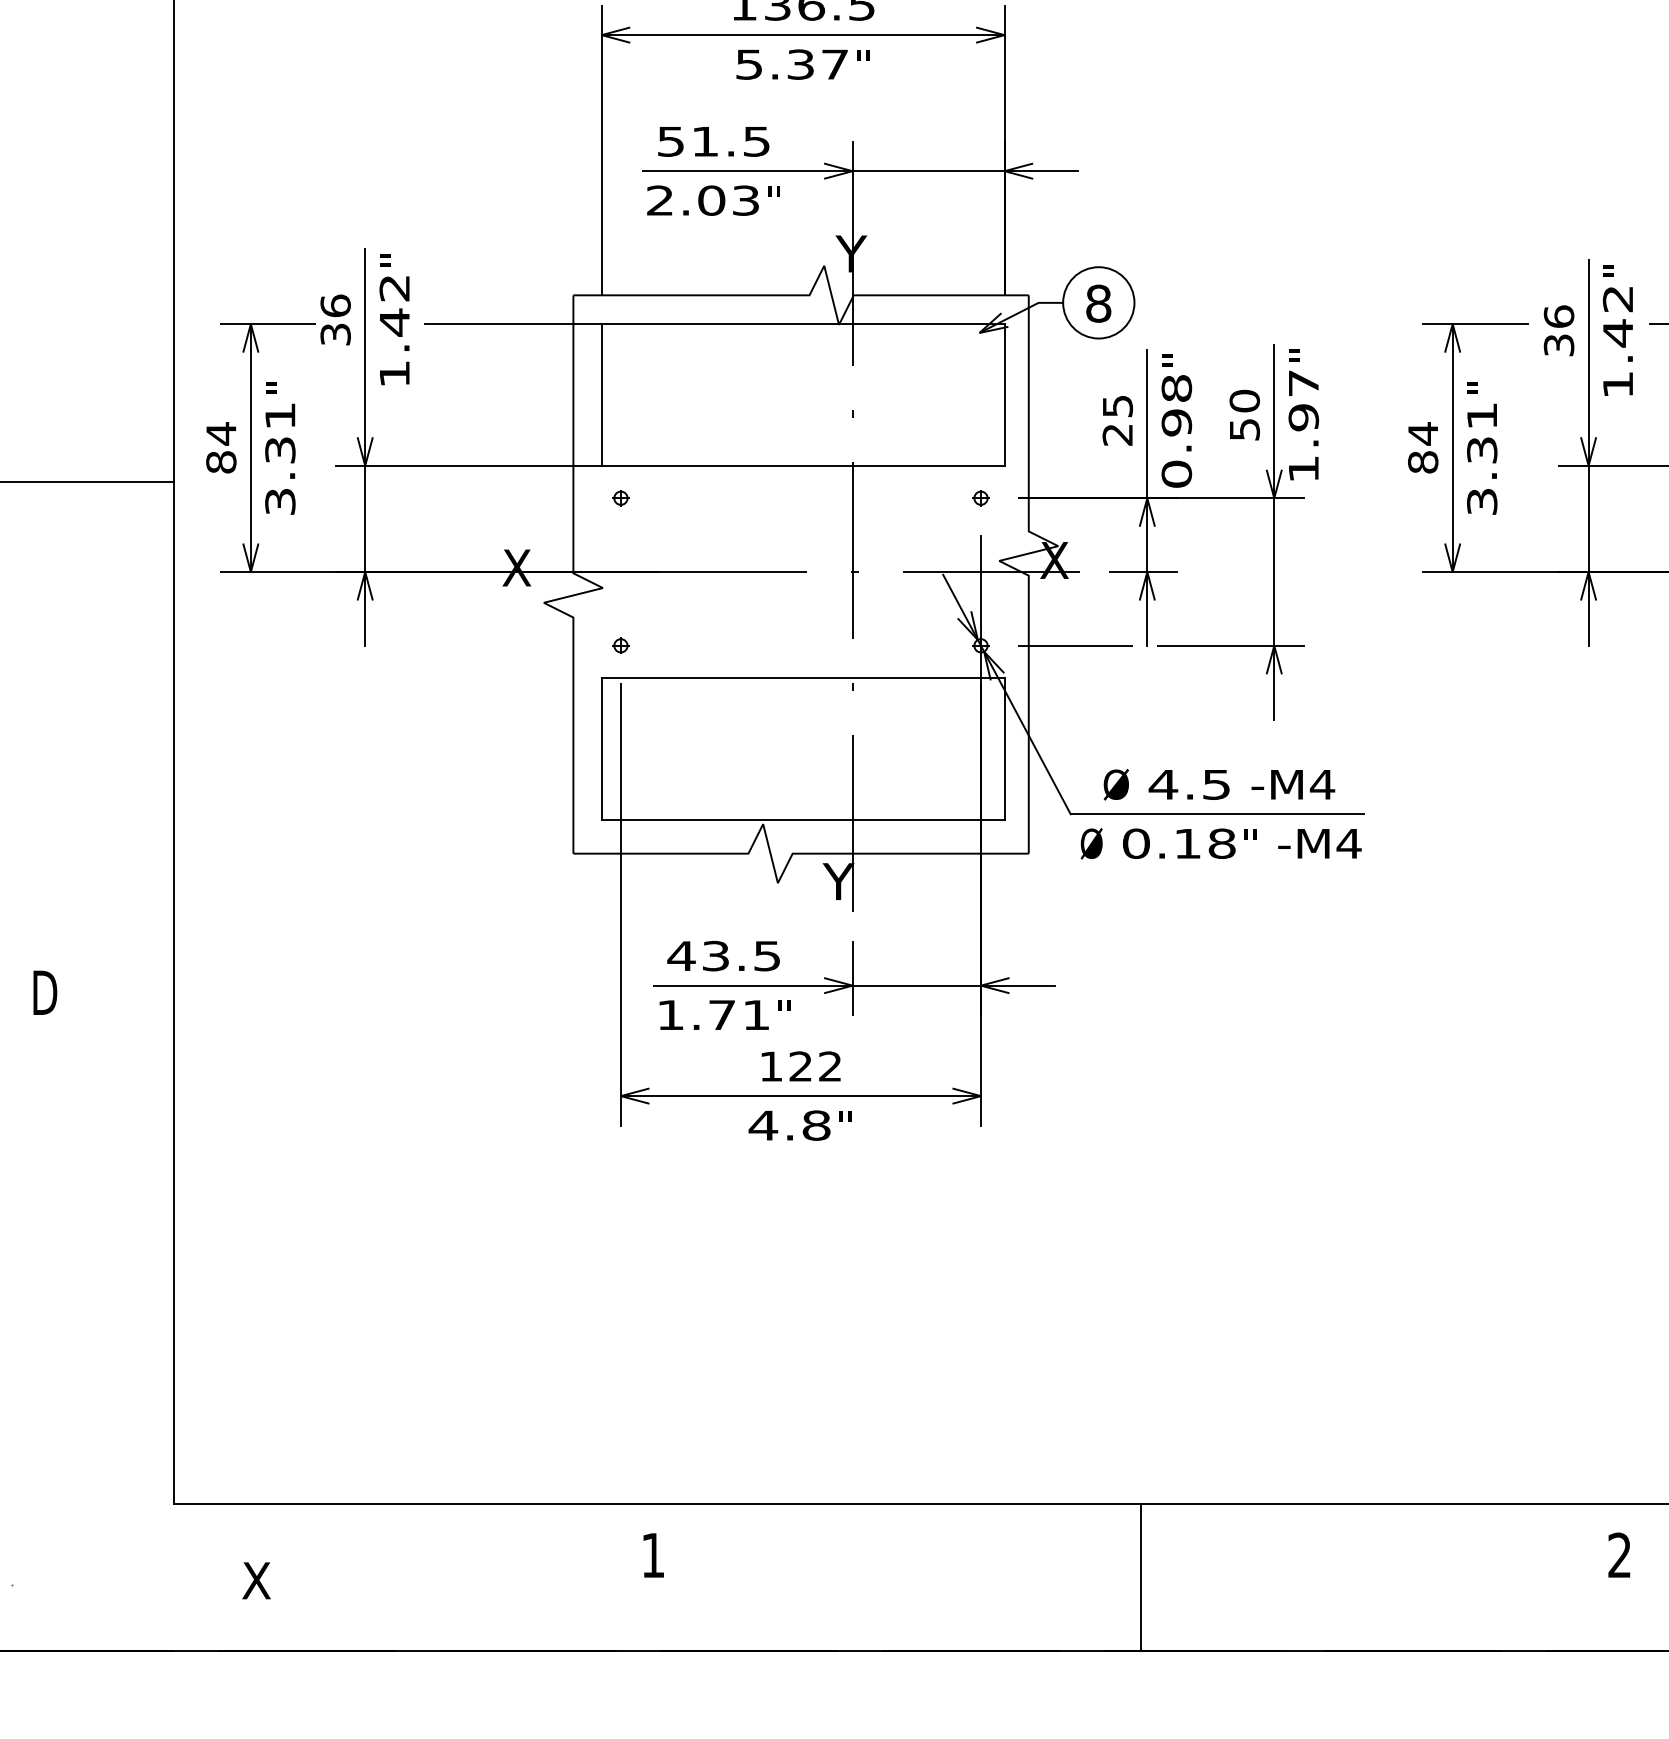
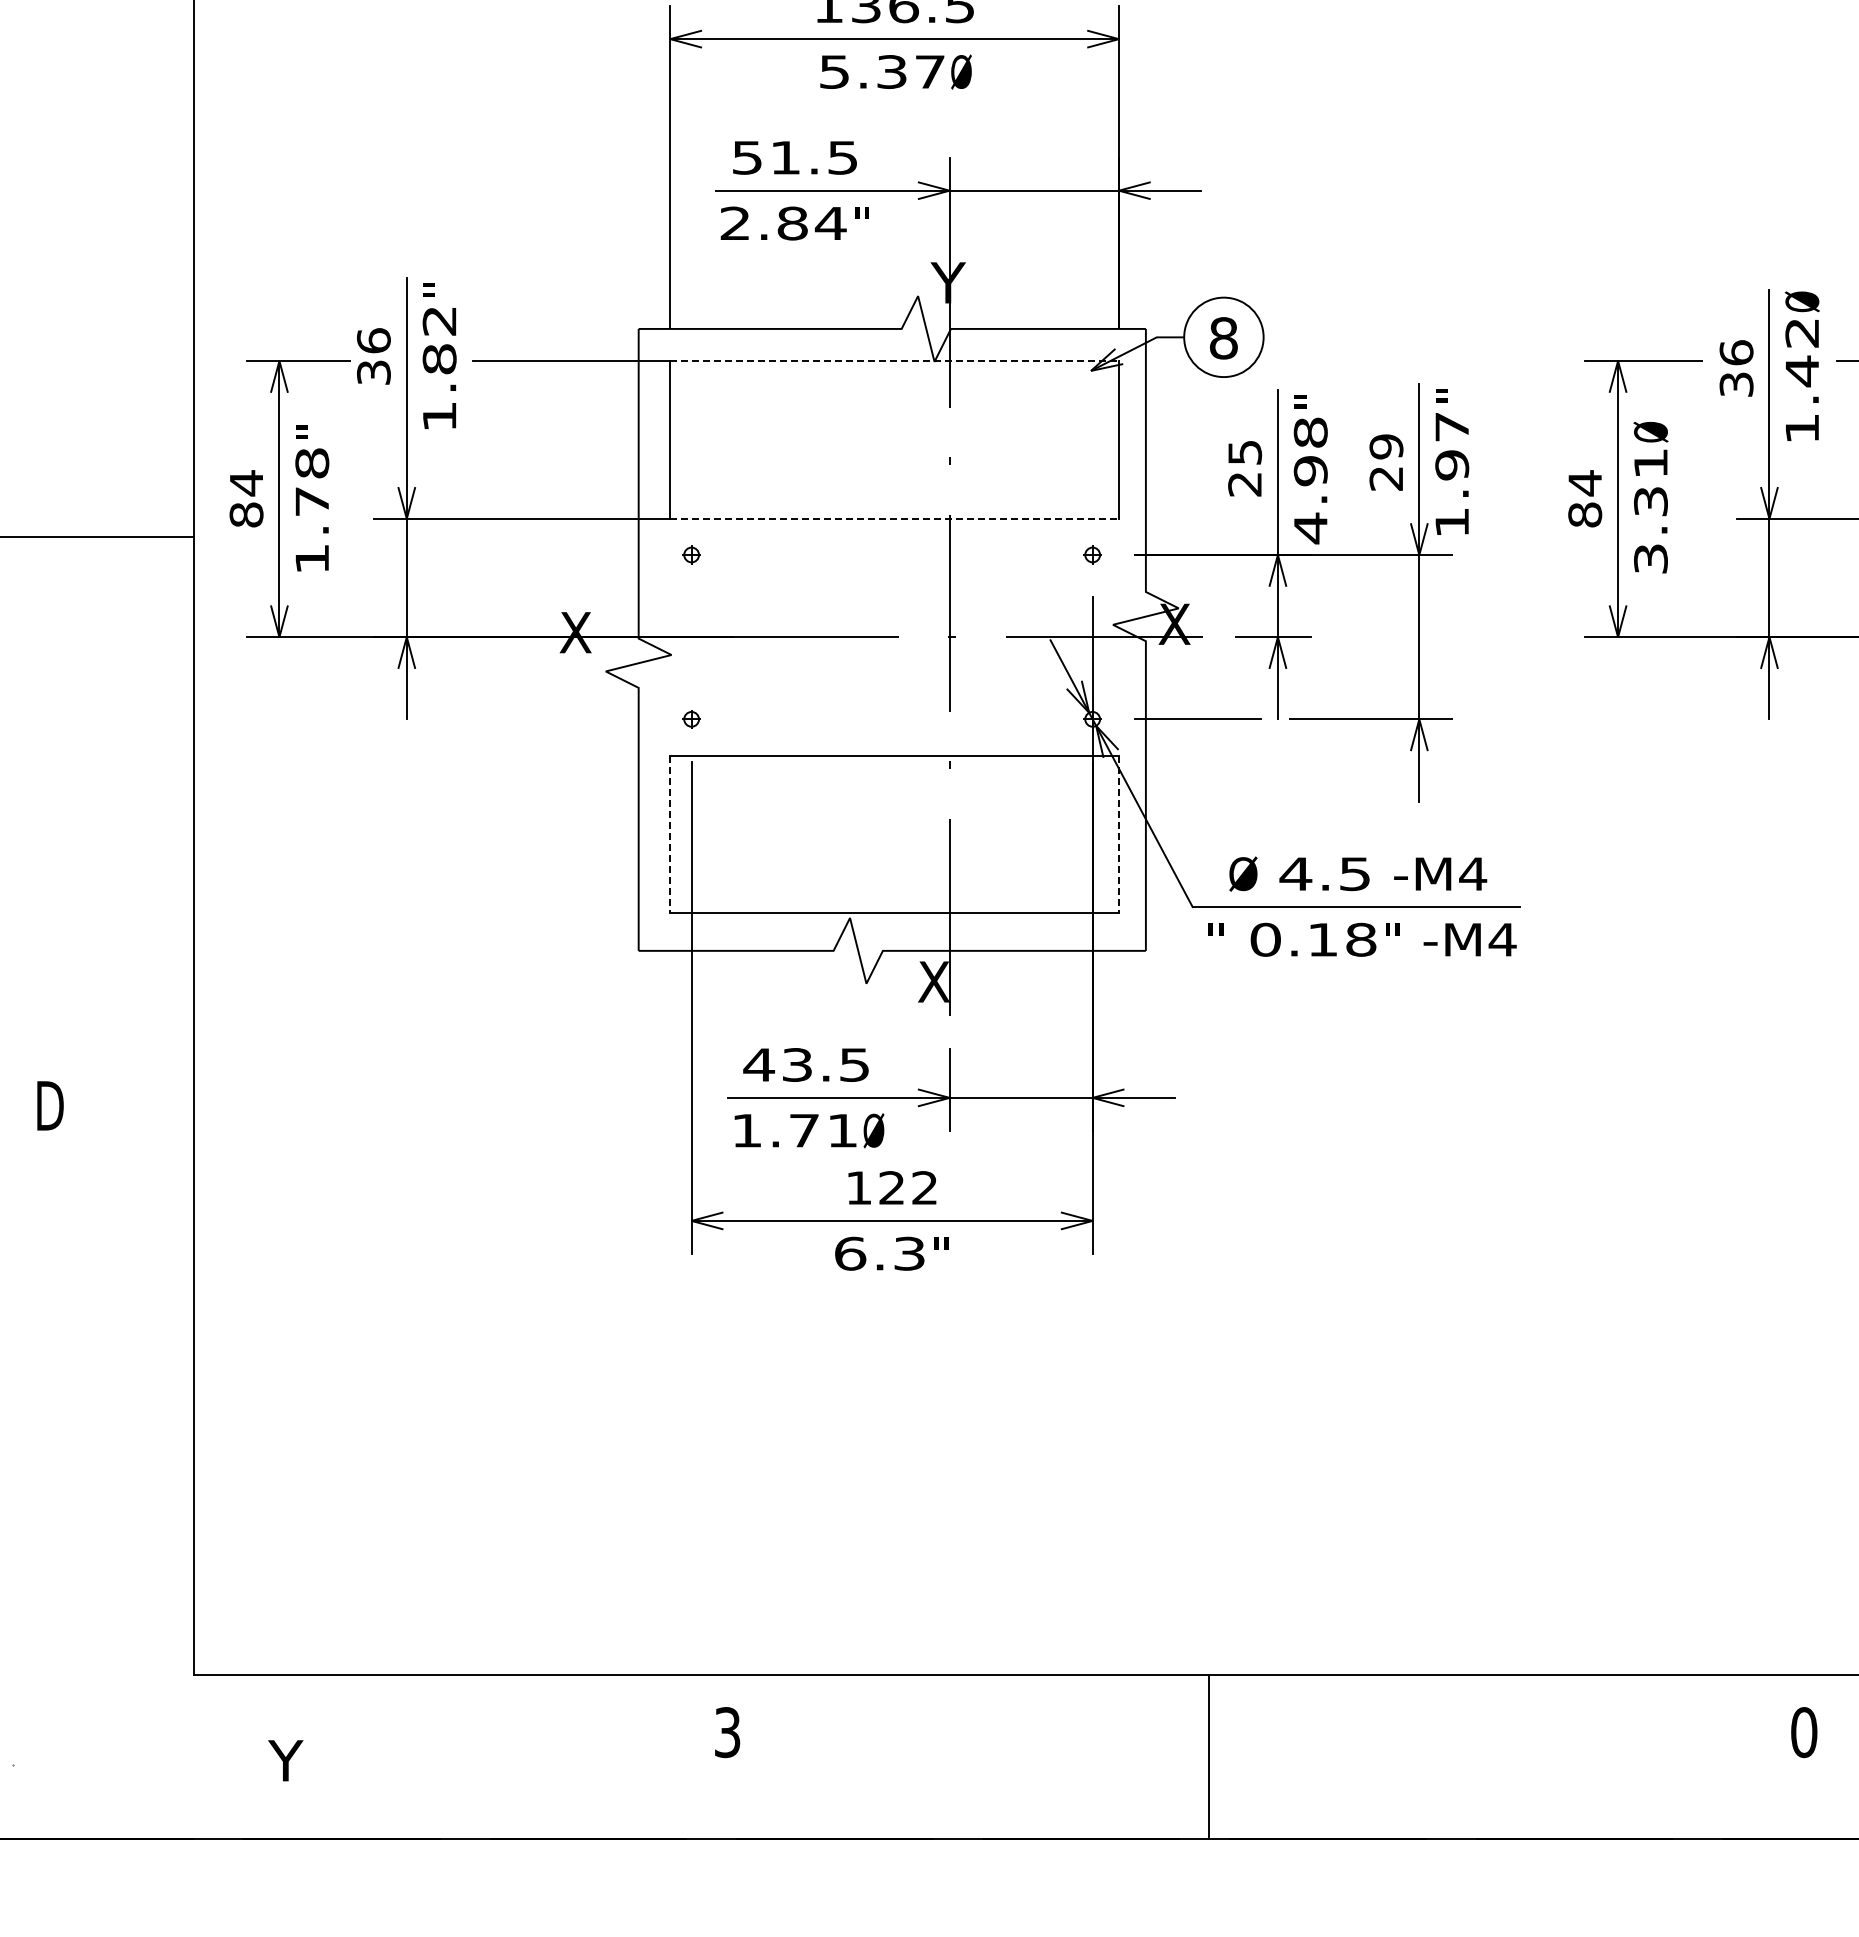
text: (863, 64) -> (961, 71), " -> Ø
text: (728, 200) -> (811, 223), 2.03 -> 2.84
text: (1617, 270) -> (1801, 301), " -> Ø
text: (394, 322) -> (439, 359), 1.42 -> 1.82
line: (803, 324) -> (895, 361), solid -> dashed
text: (1481, 387) -> (1650, 431), " -> Ø
text: (1244, 415) -> (1386, 462), 50 -> 29
text: (280, 458) -> (312, 510), 3.31 -> 1.78
line: (803, 465) -> (895, 518), solid -> dashed
text: (1176, 474) -> (1310, 528), 0.98 -> 4.98
line: (601, 749) -> (670, 834), solid -> dashed
line: (1004, 749) -> (1118, 834), solid -> dashed
text: (1091, 843) -> (1215, 939), Ø -> "
text: (838, 881) -> (933, 981), Y -> X
text: (784, 1014) -> (873, 1130), " -> Ø
text: (789, 1125) -> (879, 1253), 4.8 -> 6.3
text: (653, 1555) -> (727, 1732), 1 -> 3
text: (1620, 1555) -> (1804, 1732), 2 -> 0
line: (1140, 1577) -> (1208, 1757), moved
text: (256, 1580) -> (285, 1760), X -> Y

